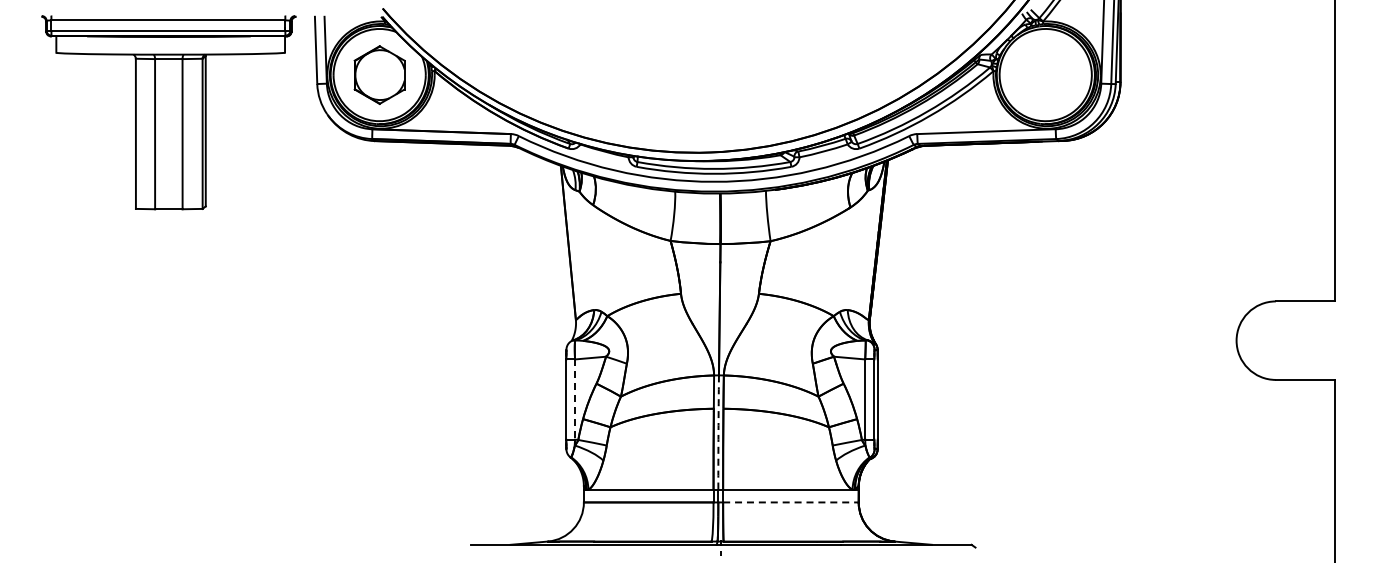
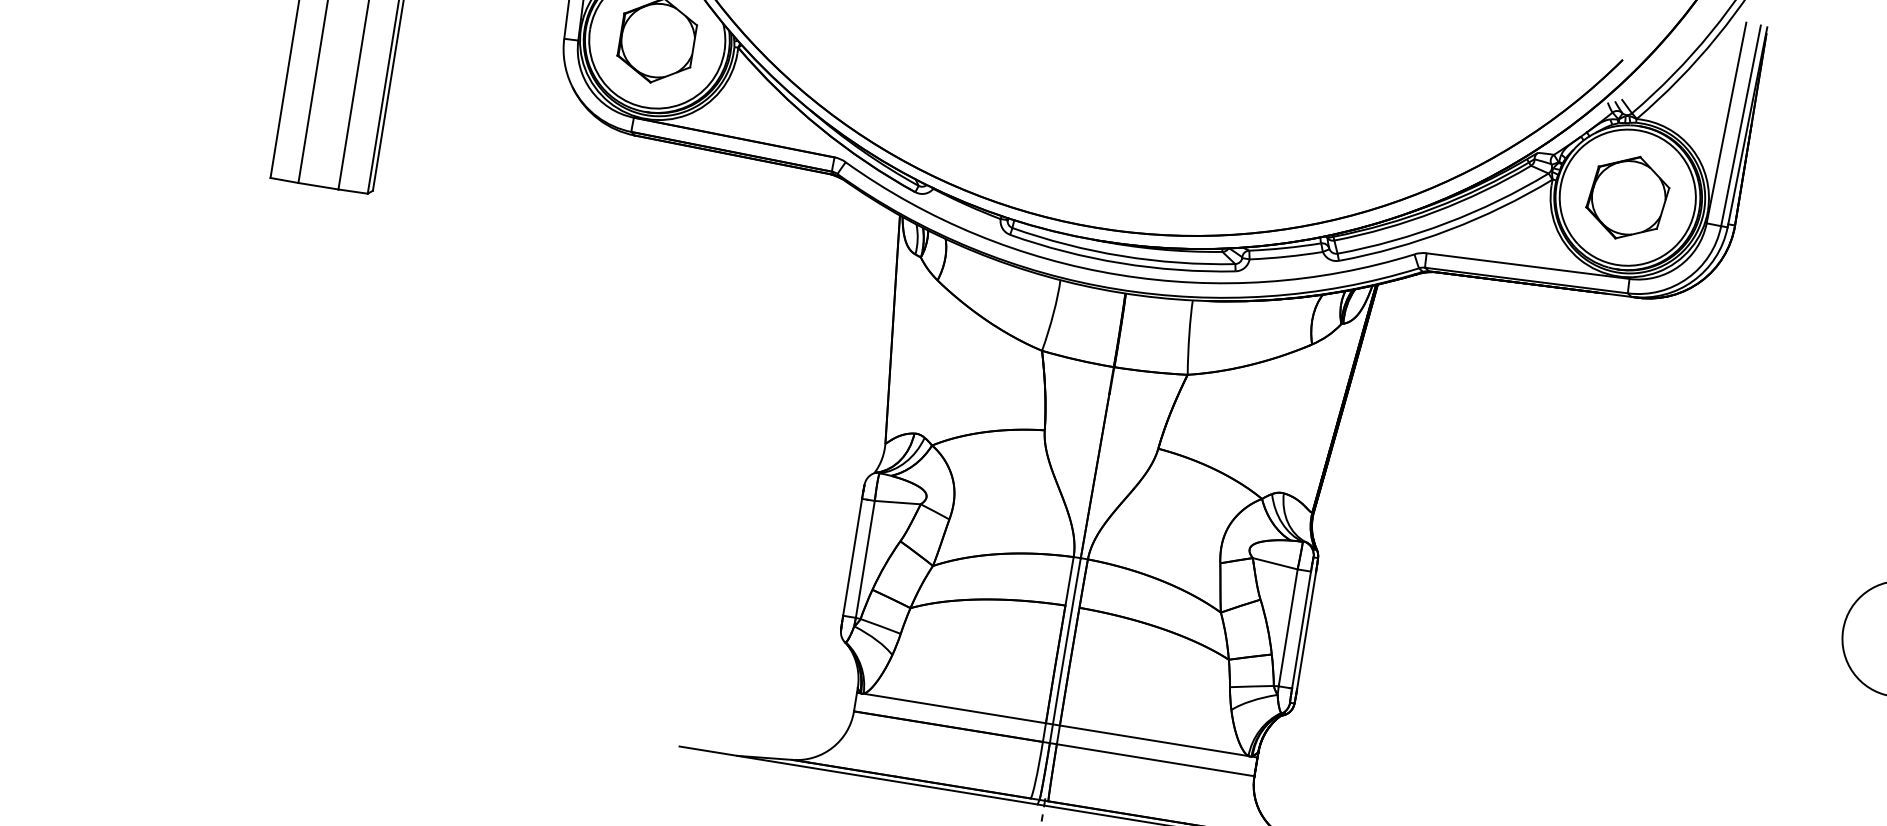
part: (1045, 74) -> (1627, 196), added
line: (575, 400) -> (865, 560), dashed -> solid
arc: (718, 432) -> (1066, 641), dashed -> solid
line: (790, 502) -> (1155, 760), dashed -> solid

